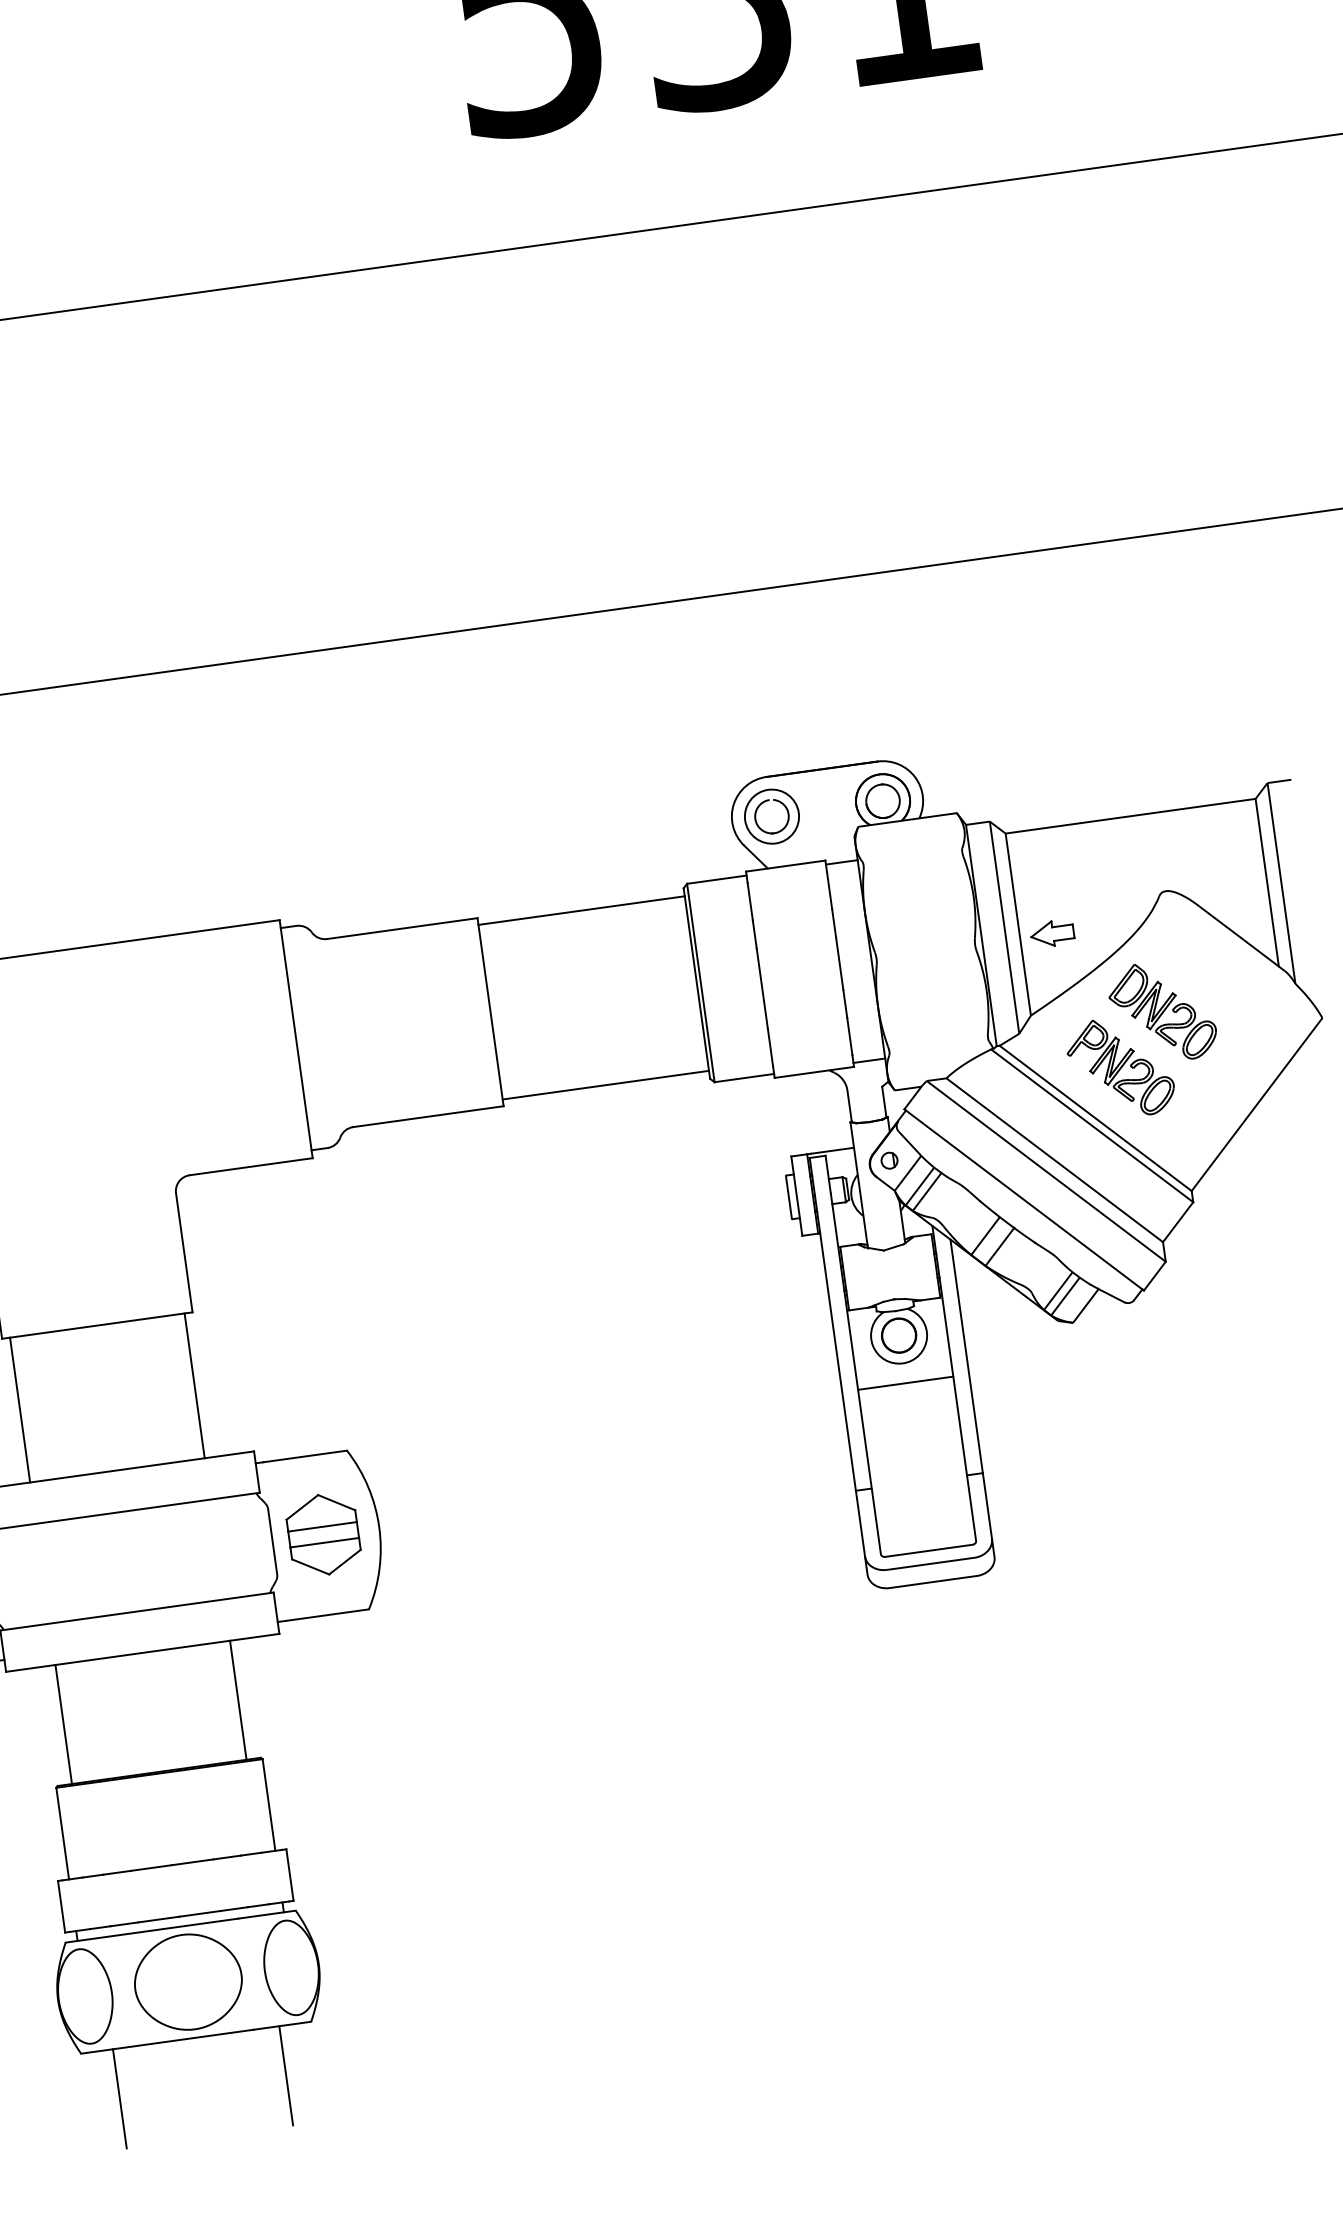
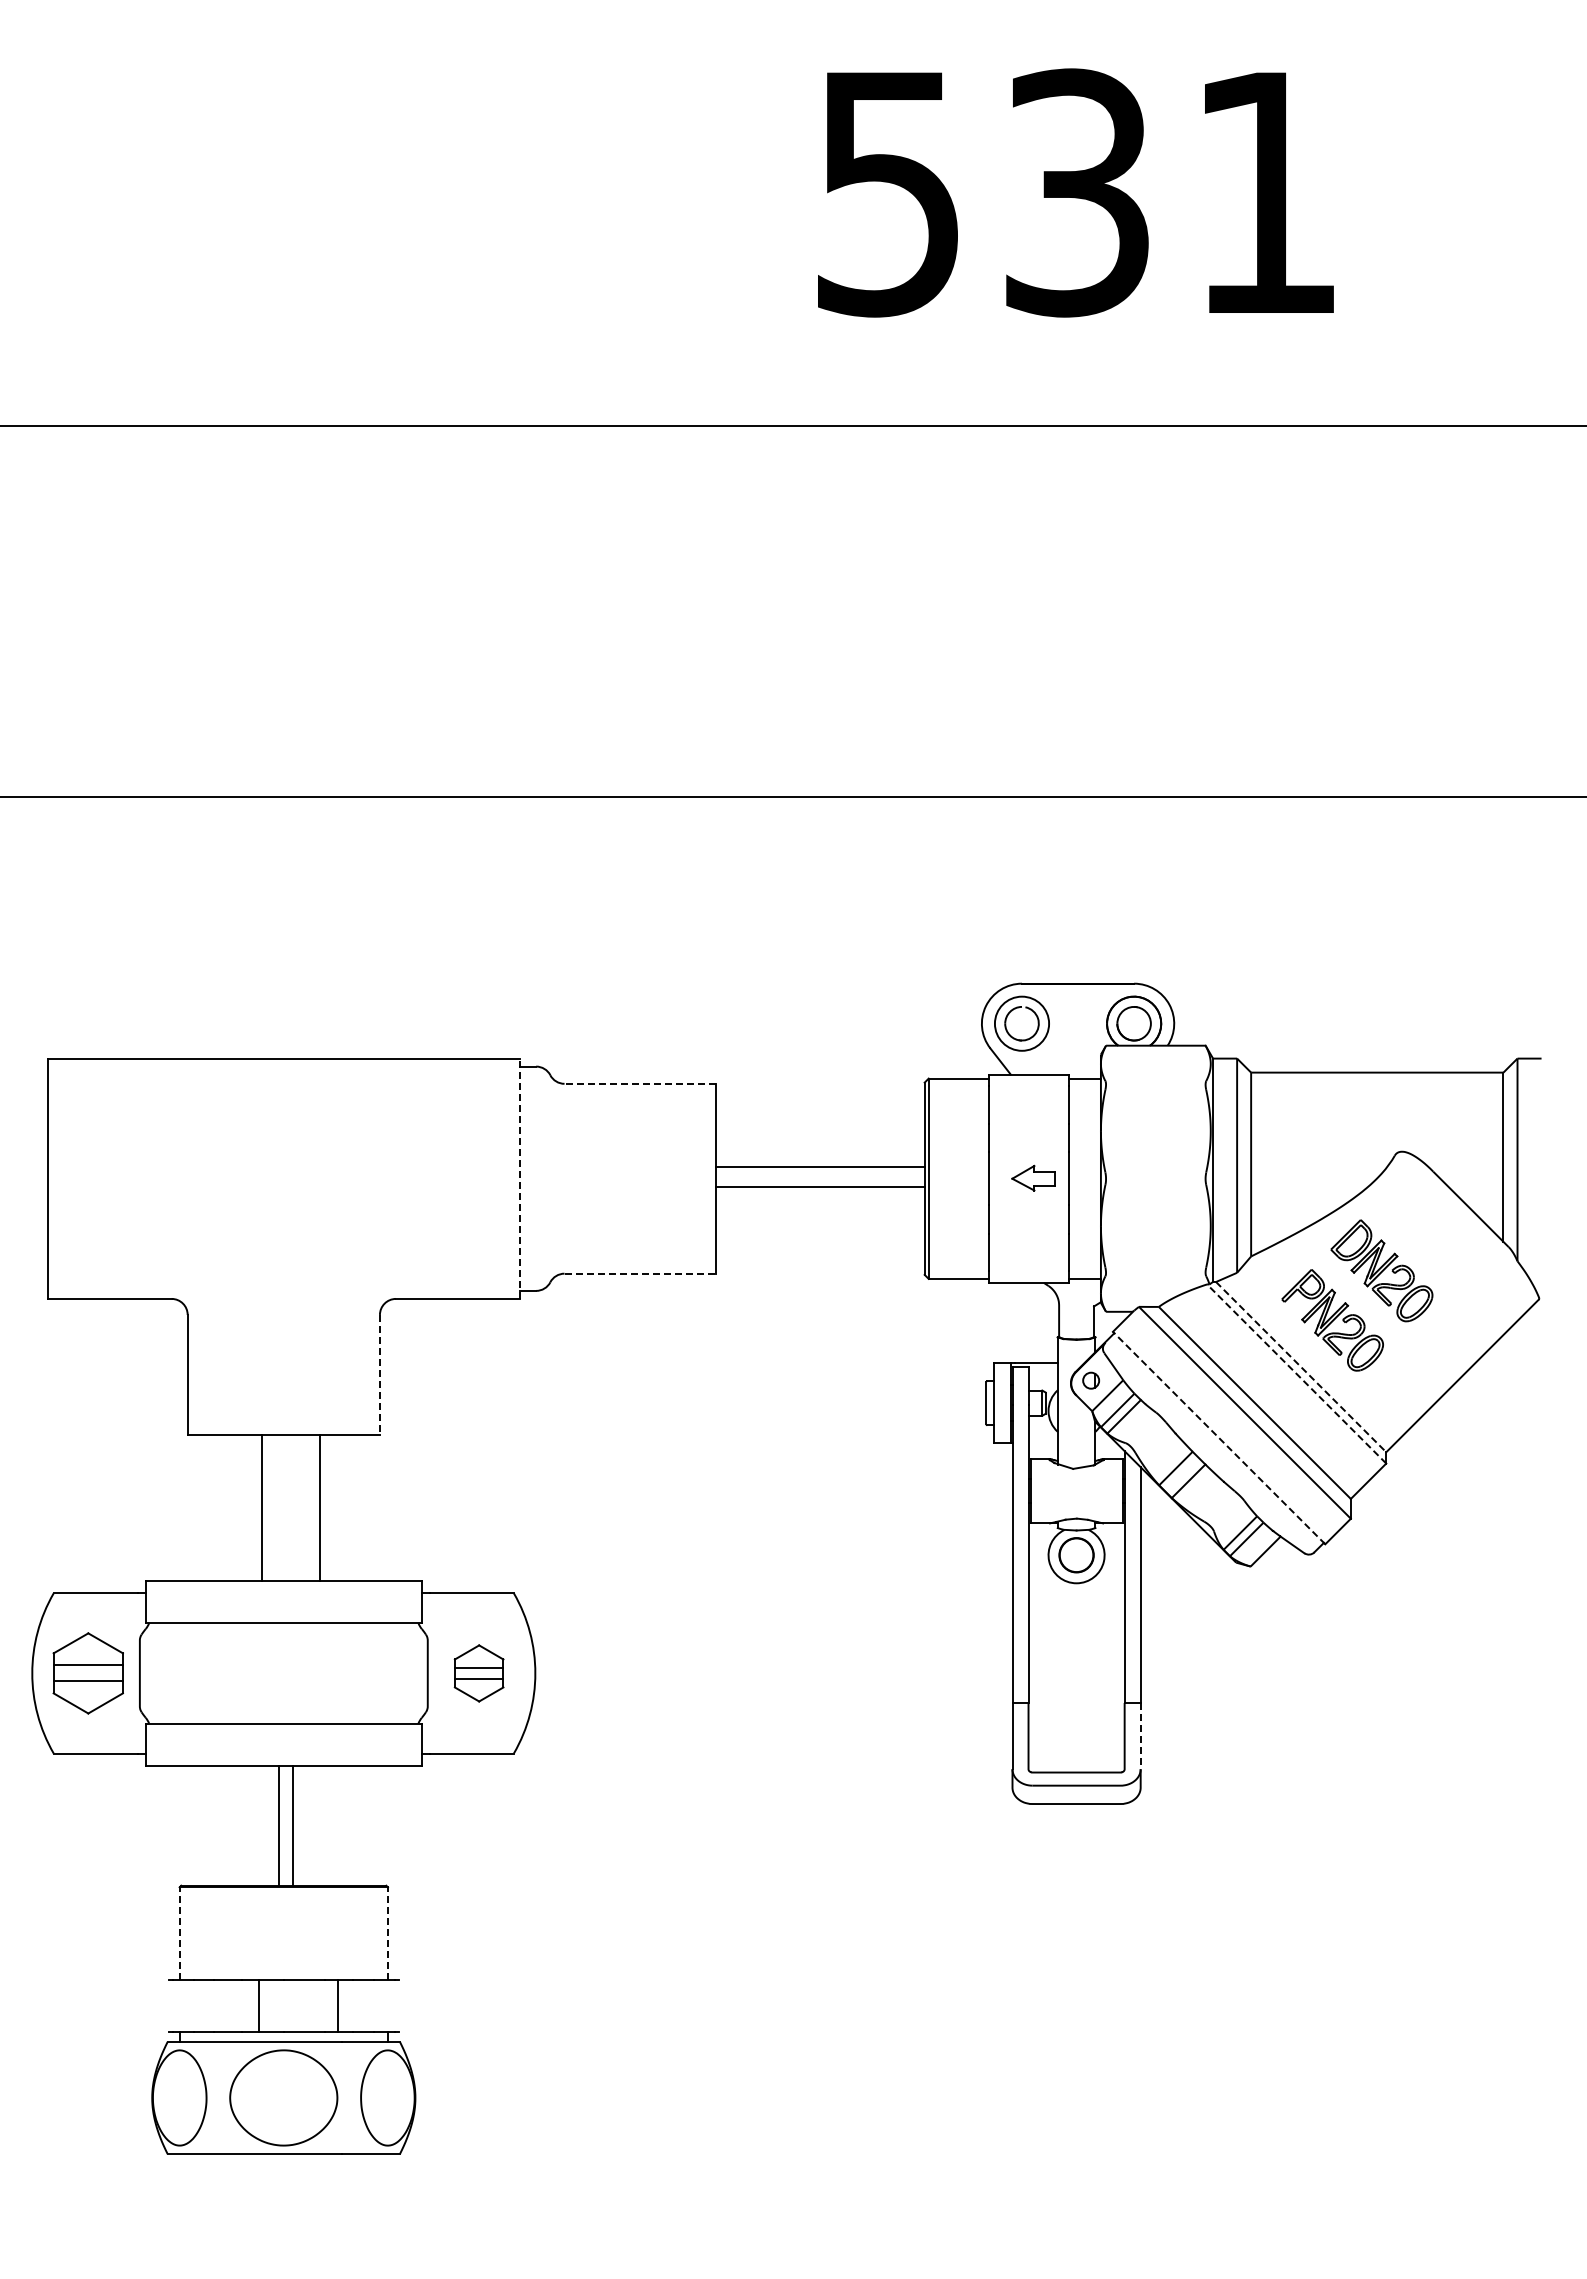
line: (581, 910) -> (820, 1166), moved
line: (402, 928) -> (640, 1083), solid -> dashed
part: (1052, 933) -> (1033, 1177), moved
line: (296, 1038) -> (520, 1178), solid -> dashed
line: (605, 1084) -> (820, 1186), moved
line: (428, 1116) -> (640, 1273), solid -> dashed
line: (1096, 1118) -> (1301, 1367), solid -> dashed
line: (1091, 1125) -> (1296, 1373), solid -> dashed
line: (1023, 1199) -> (1218, 1437), solid -> dashed
line: (183, 1253) -> (379, 1375), solid -> dashed
line: (905, 1383) -> (1076, 1603), removed
line: (194, 1386) -> (319, 1508), moved
line: (19, 1410) -> (261, 1508), moved
line: (987, 1506) -> (1140, 1736), solid -> dashed
part: (322, 1534) -> (478, 1673), size x0.7
line: (237, 1700) -> (292, 1825), moved
line: (63, 1724) -> (278, 1825), moved
line: (268, 1804) -> (387, 1933), solid -> dashed
line: (62, 1833) -> (179, 1933), solid -> dashed
line: (290, 1874) -> (338, 2005), moved
line: (61, 1906) -> (258, 2005), moved
line: (285, 2076) -> (367, 2204), removed
line: (119, 2099) -> (199, 2204), removed

